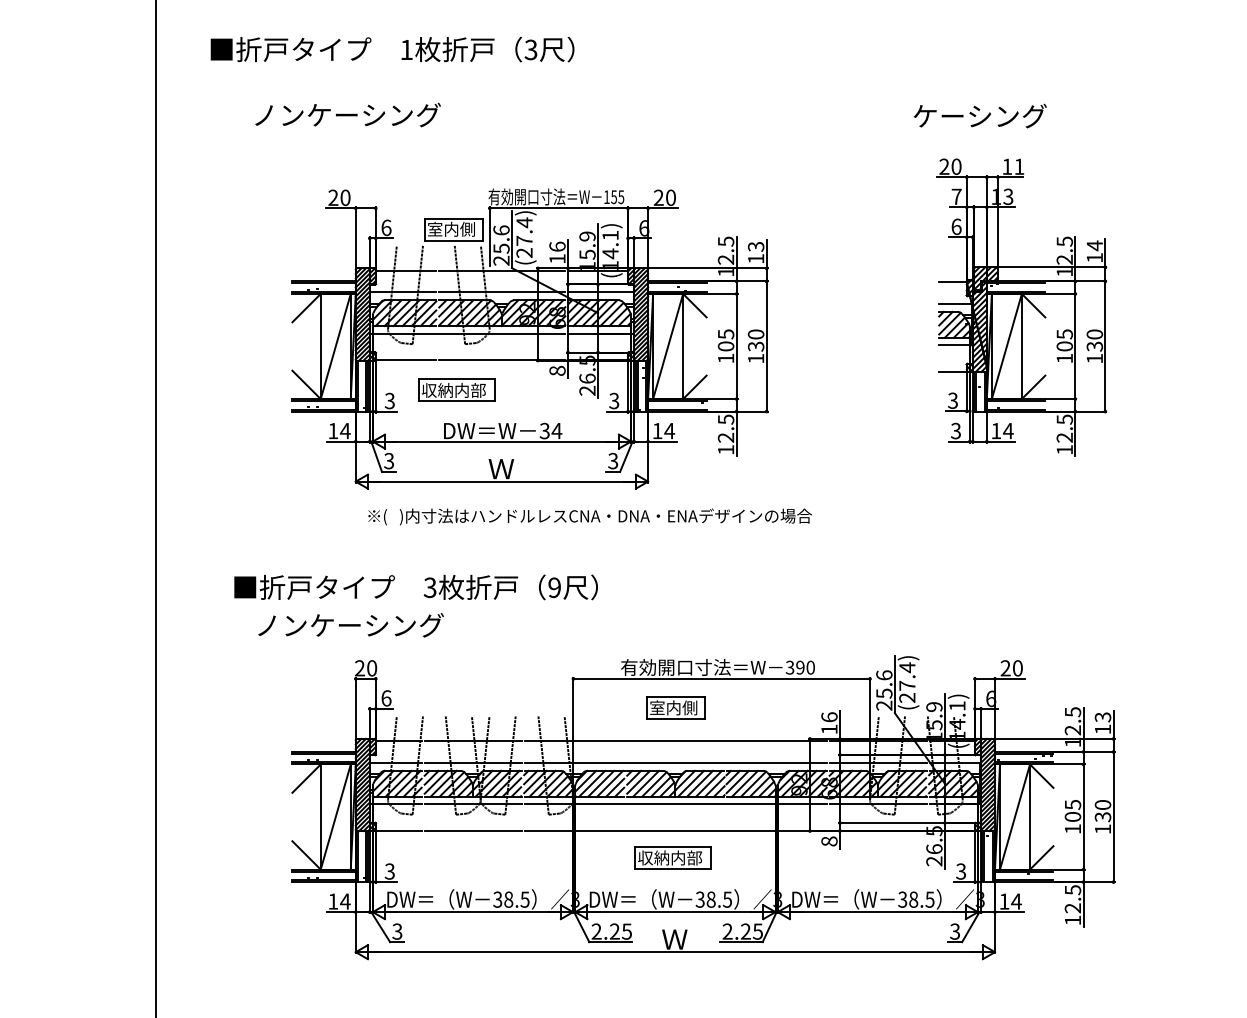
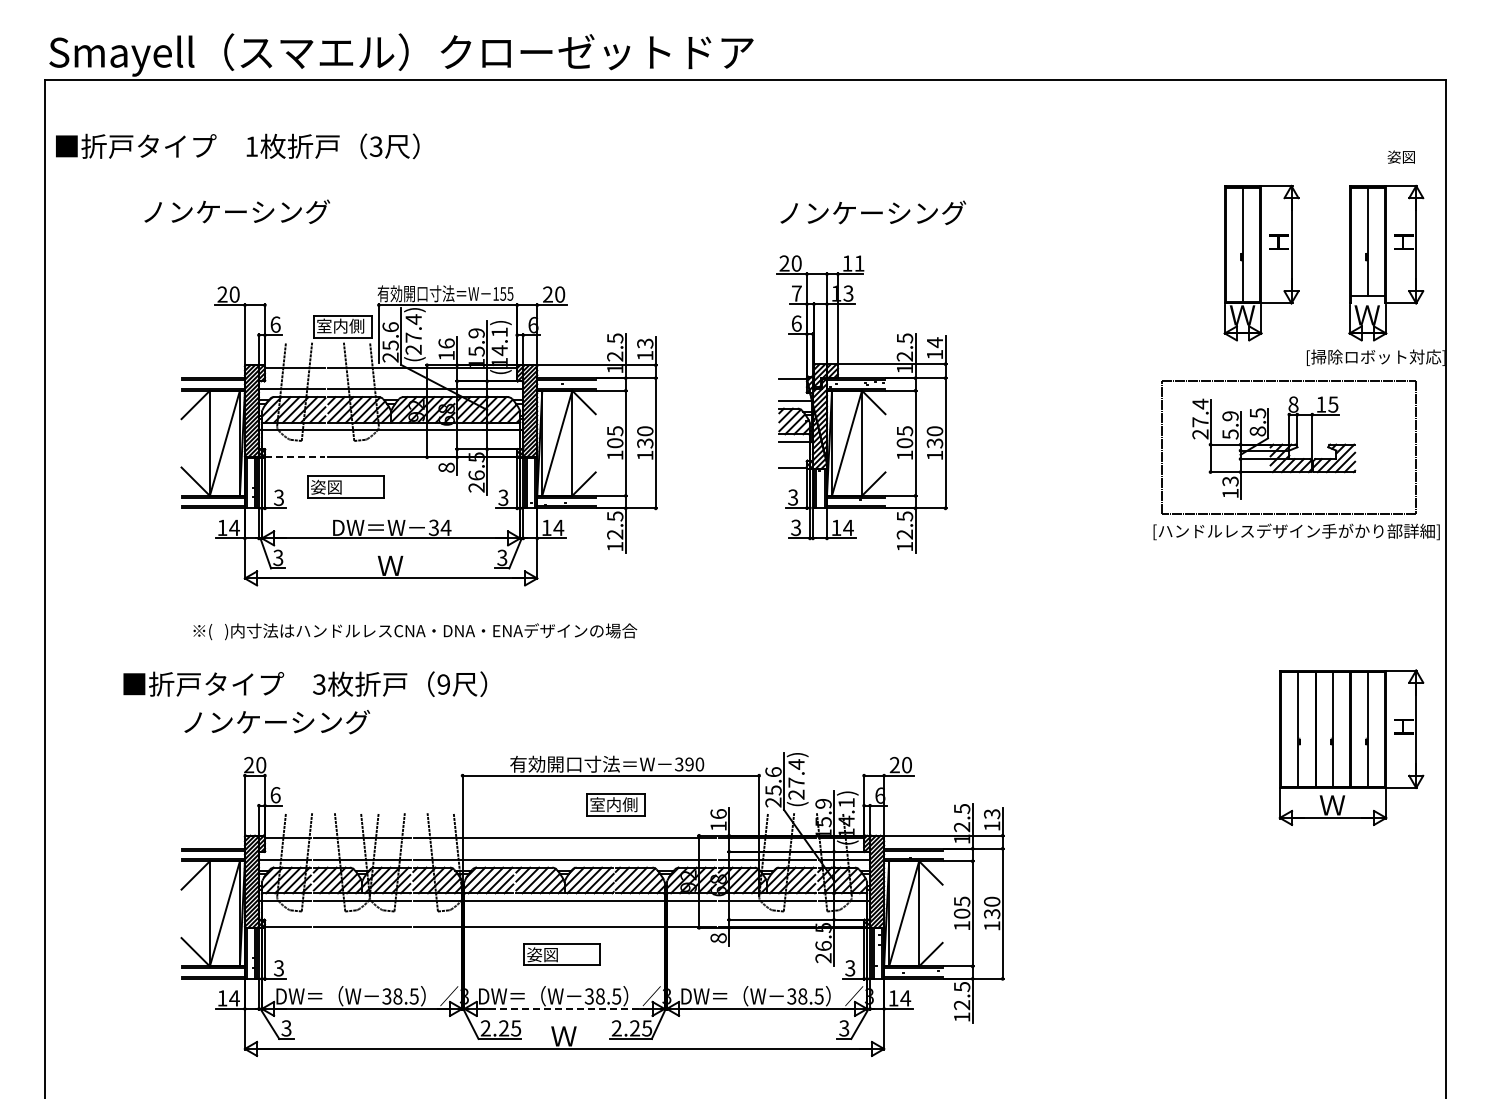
text: (392, 49) -> (237, 146), moved
text: (984, 115) -> (873, 212), ケーシング -> ノンケーシング
part: (1021, 307) -> (861, 404), moved
line: (406, 359) -> (295, 456), solid -> dashed
text: (453, 389) -> (342, 486), 収納内部 -> 姿図
text: (590, 516) -> (415, 631), moved
text: (351, 625) -> (277, 722), moved
part: (675, 707) -> (615, 804), moved
text: (670, 857) -> (559, 954), 収納内部 -> 姿図
line: (676, 911) -> (565, 1008), solid -> dashed

